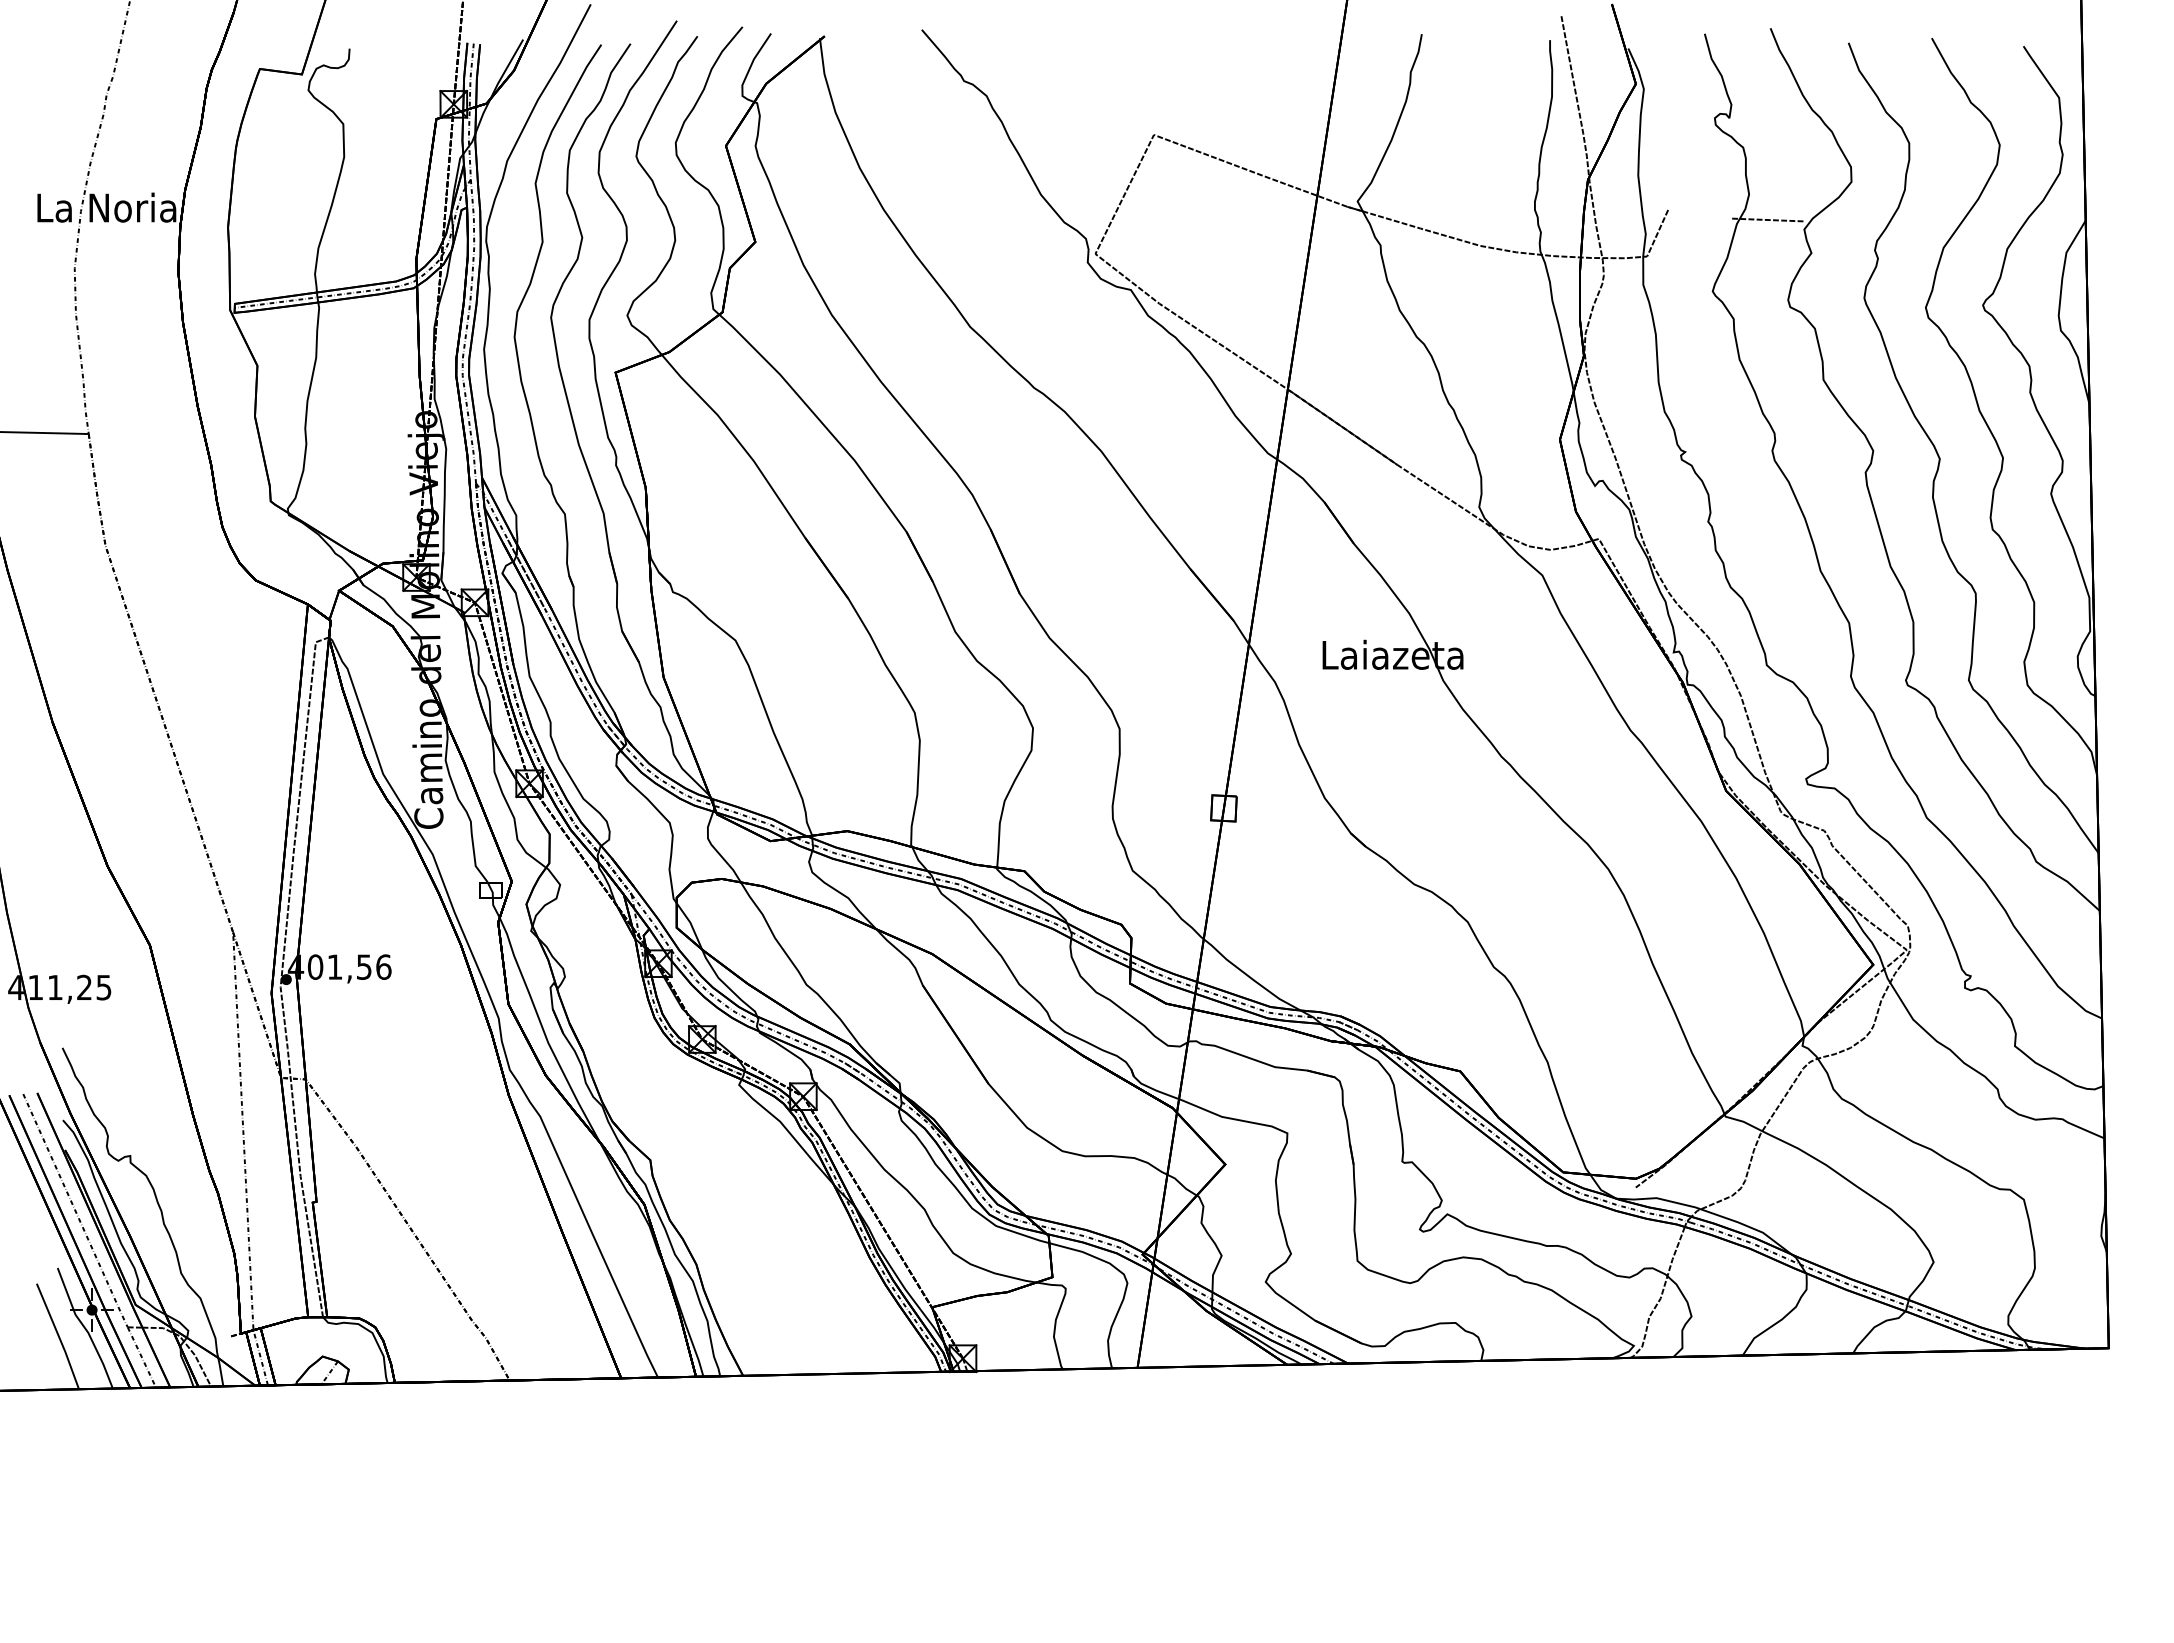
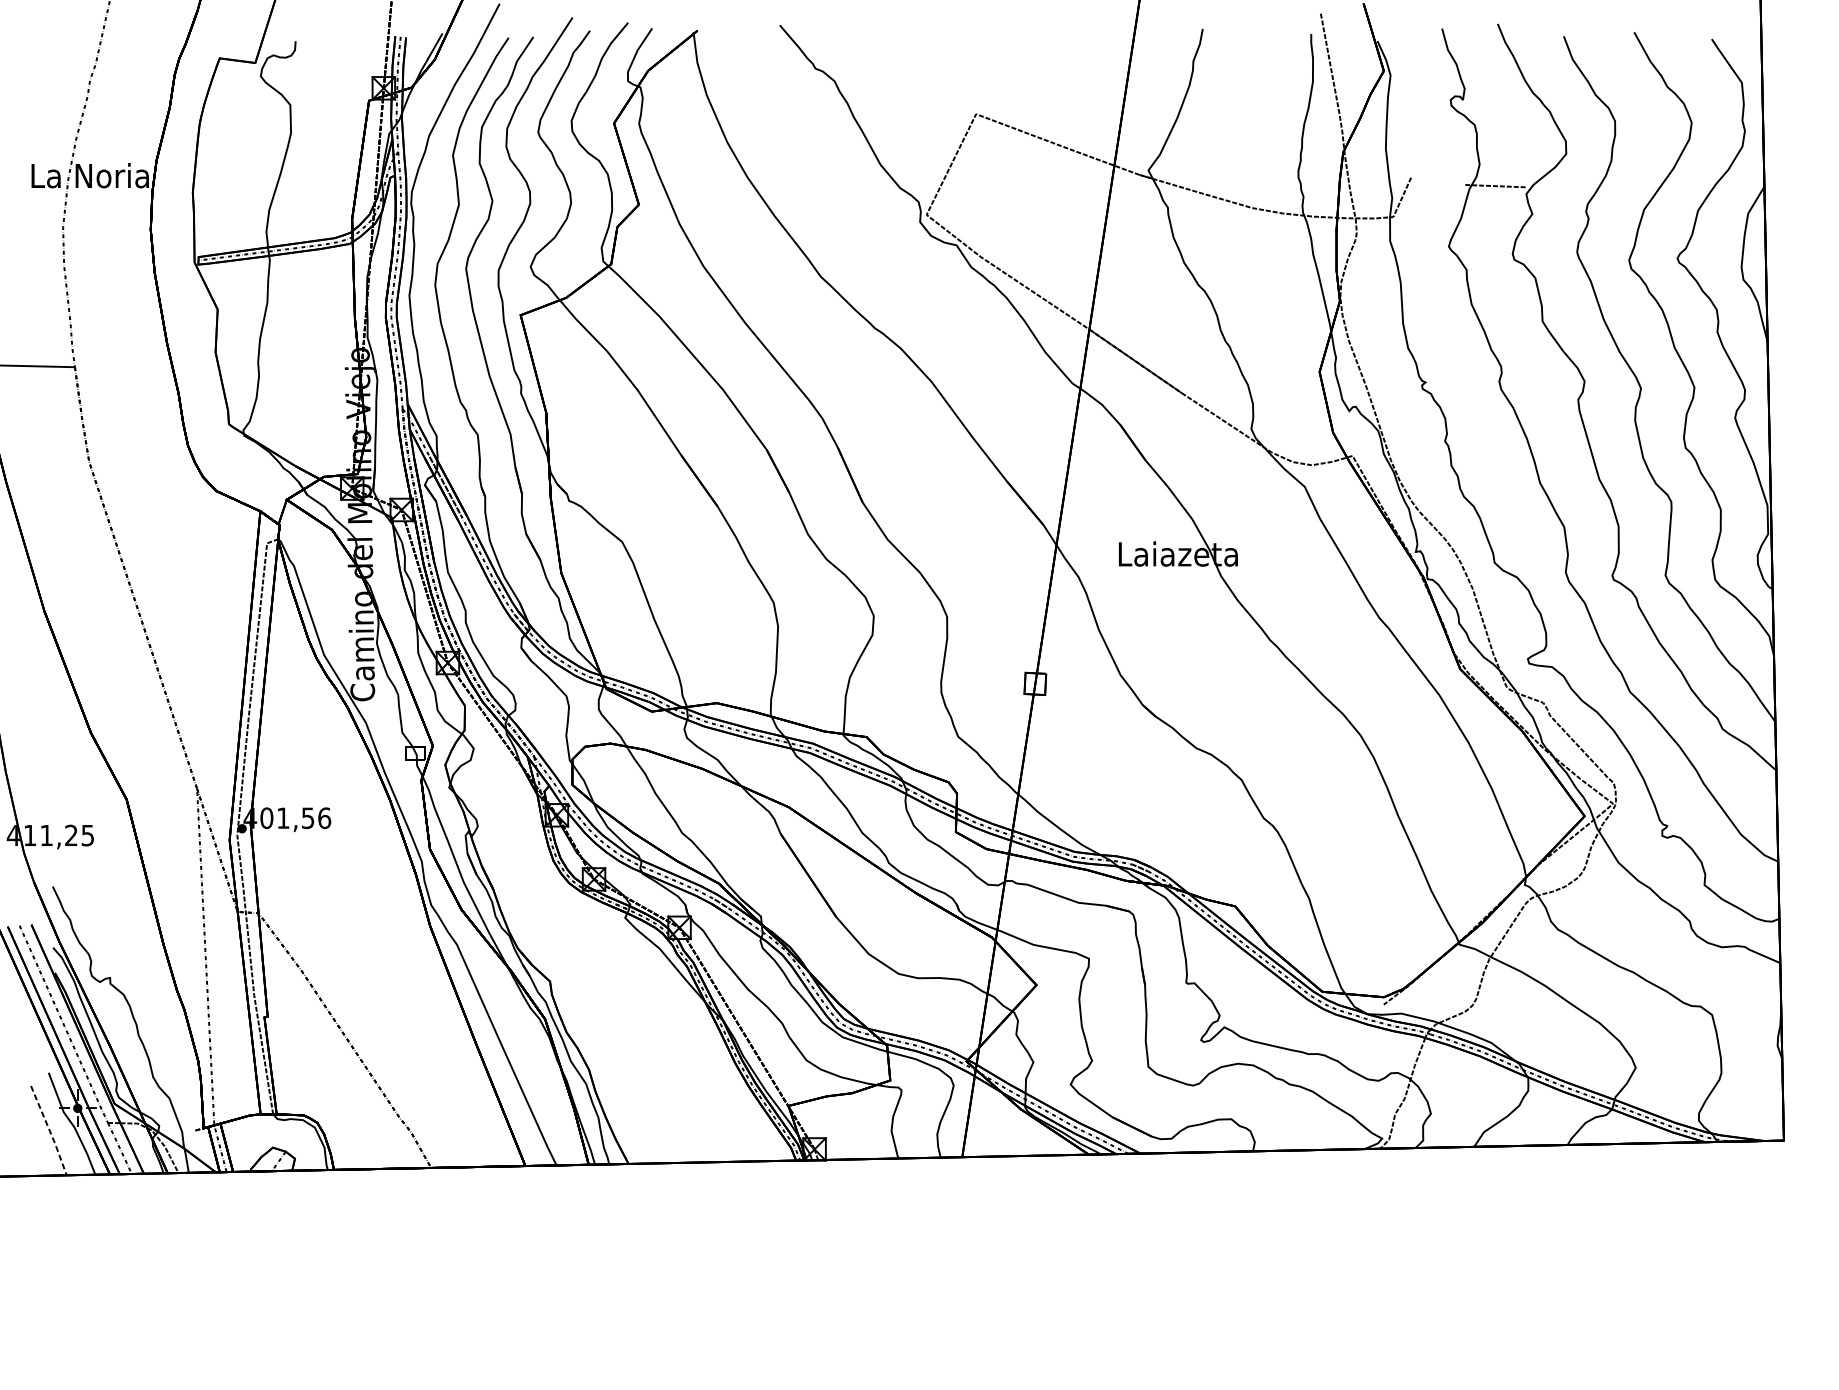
line: (58, 1336) -> (49, 1130), solid -> dashed

